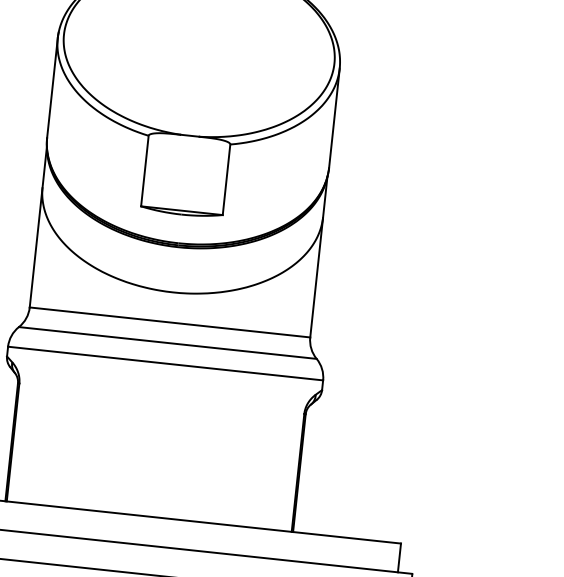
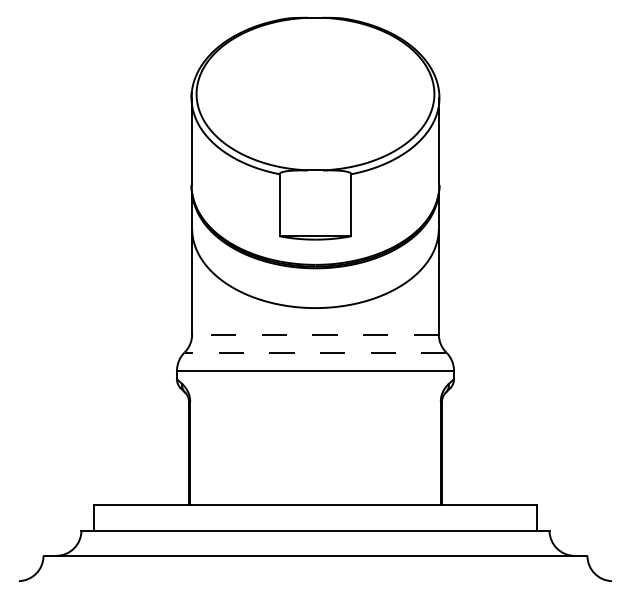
line: (170, 322) -> (315, 334), solid -> dashed
line: (167, 342) -> (315, 352), solid -> dashed

